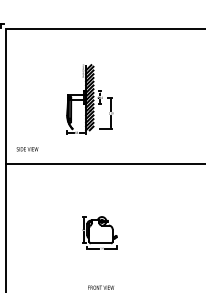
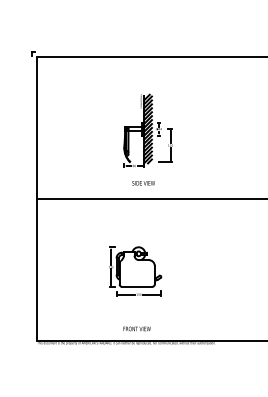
part: (89, 99) -> (147, 130), moved
text: (27, 149) -> (143, 183), moved
part: (99, 233) -> (135, 271), size x1.43

